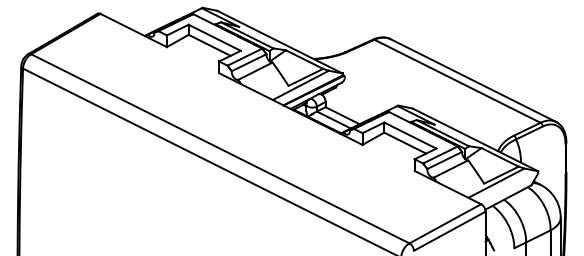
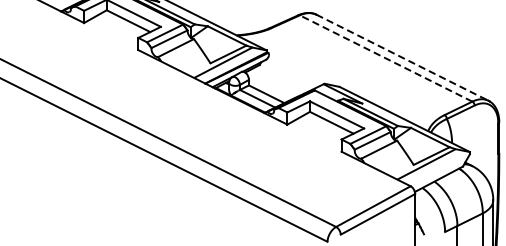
line: (473, 80) -> (402, 57), solid -> dashed
line: (457, 81) -> (386, 58), solid -> dashed

